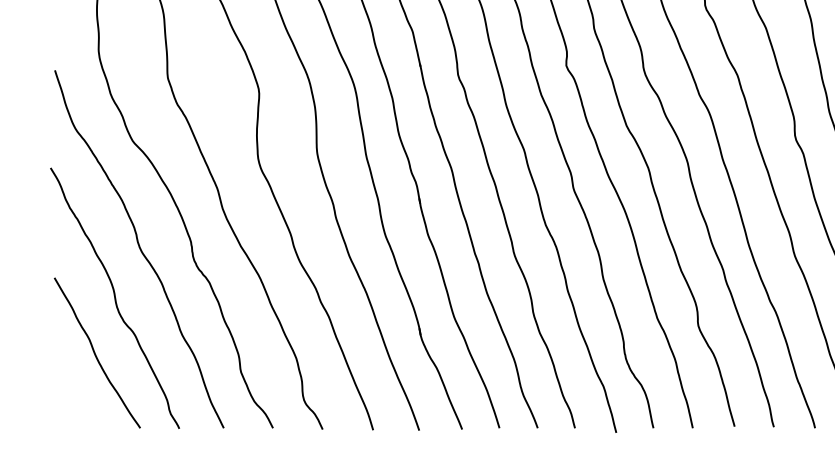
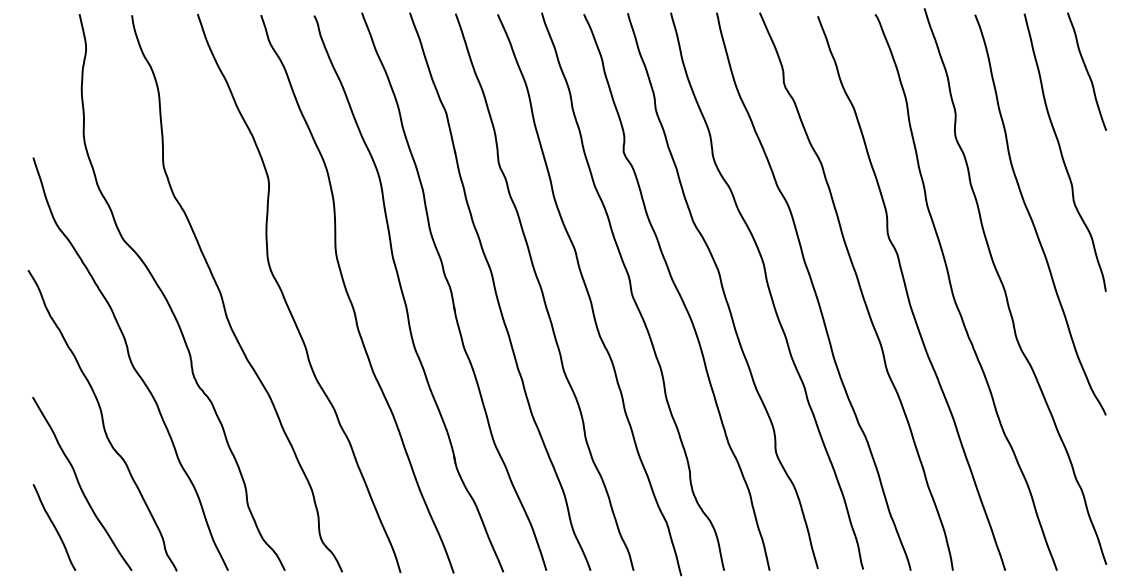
curve: (73, 390) -> (54, 527), added

